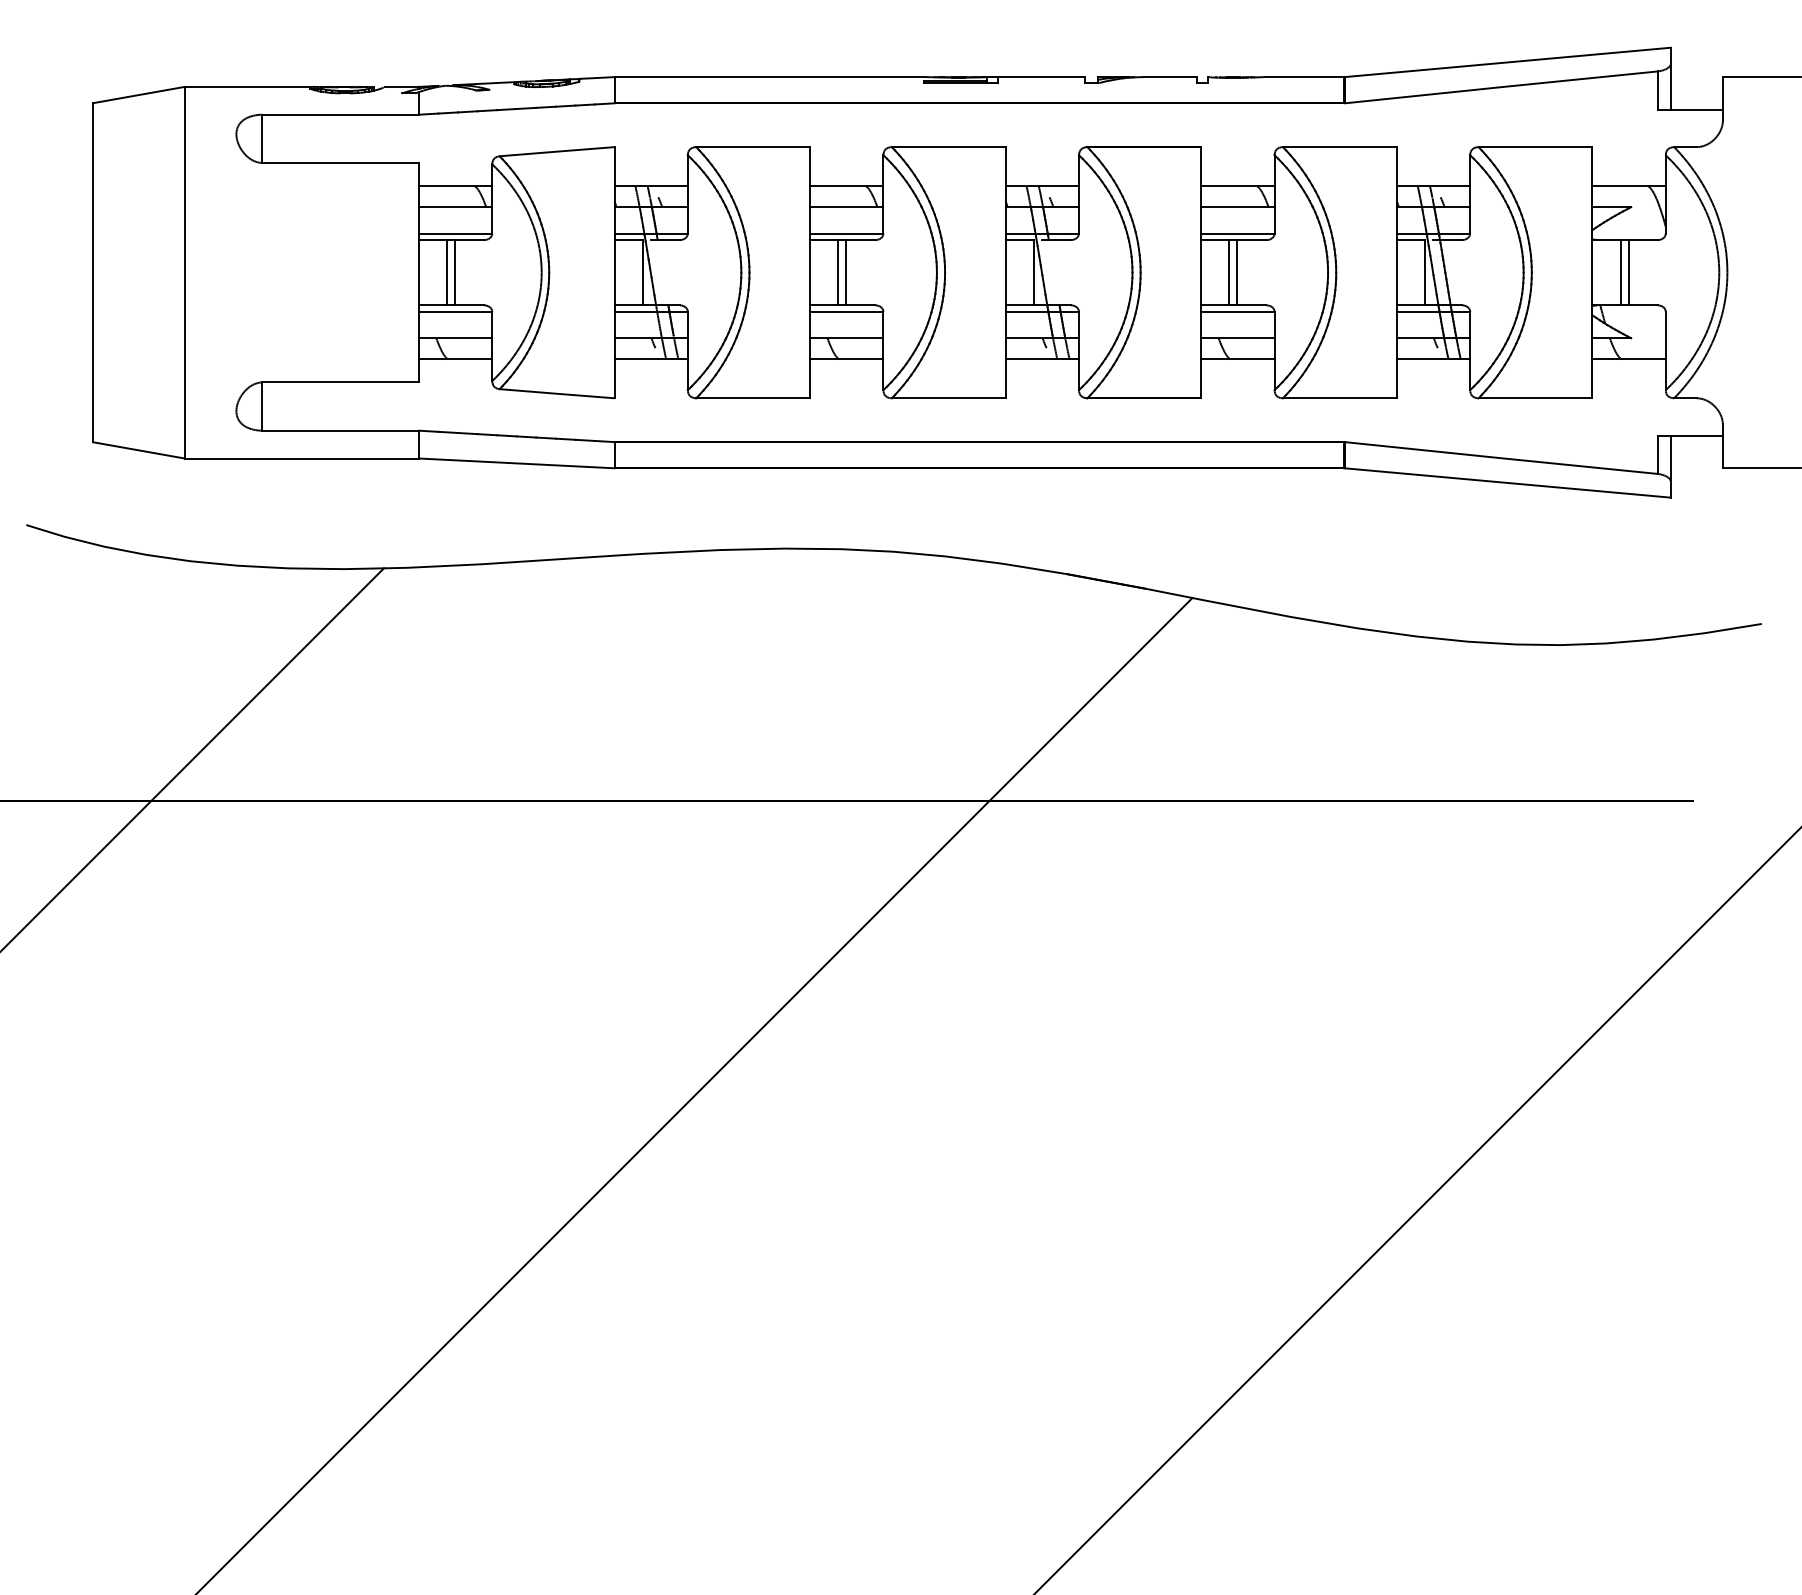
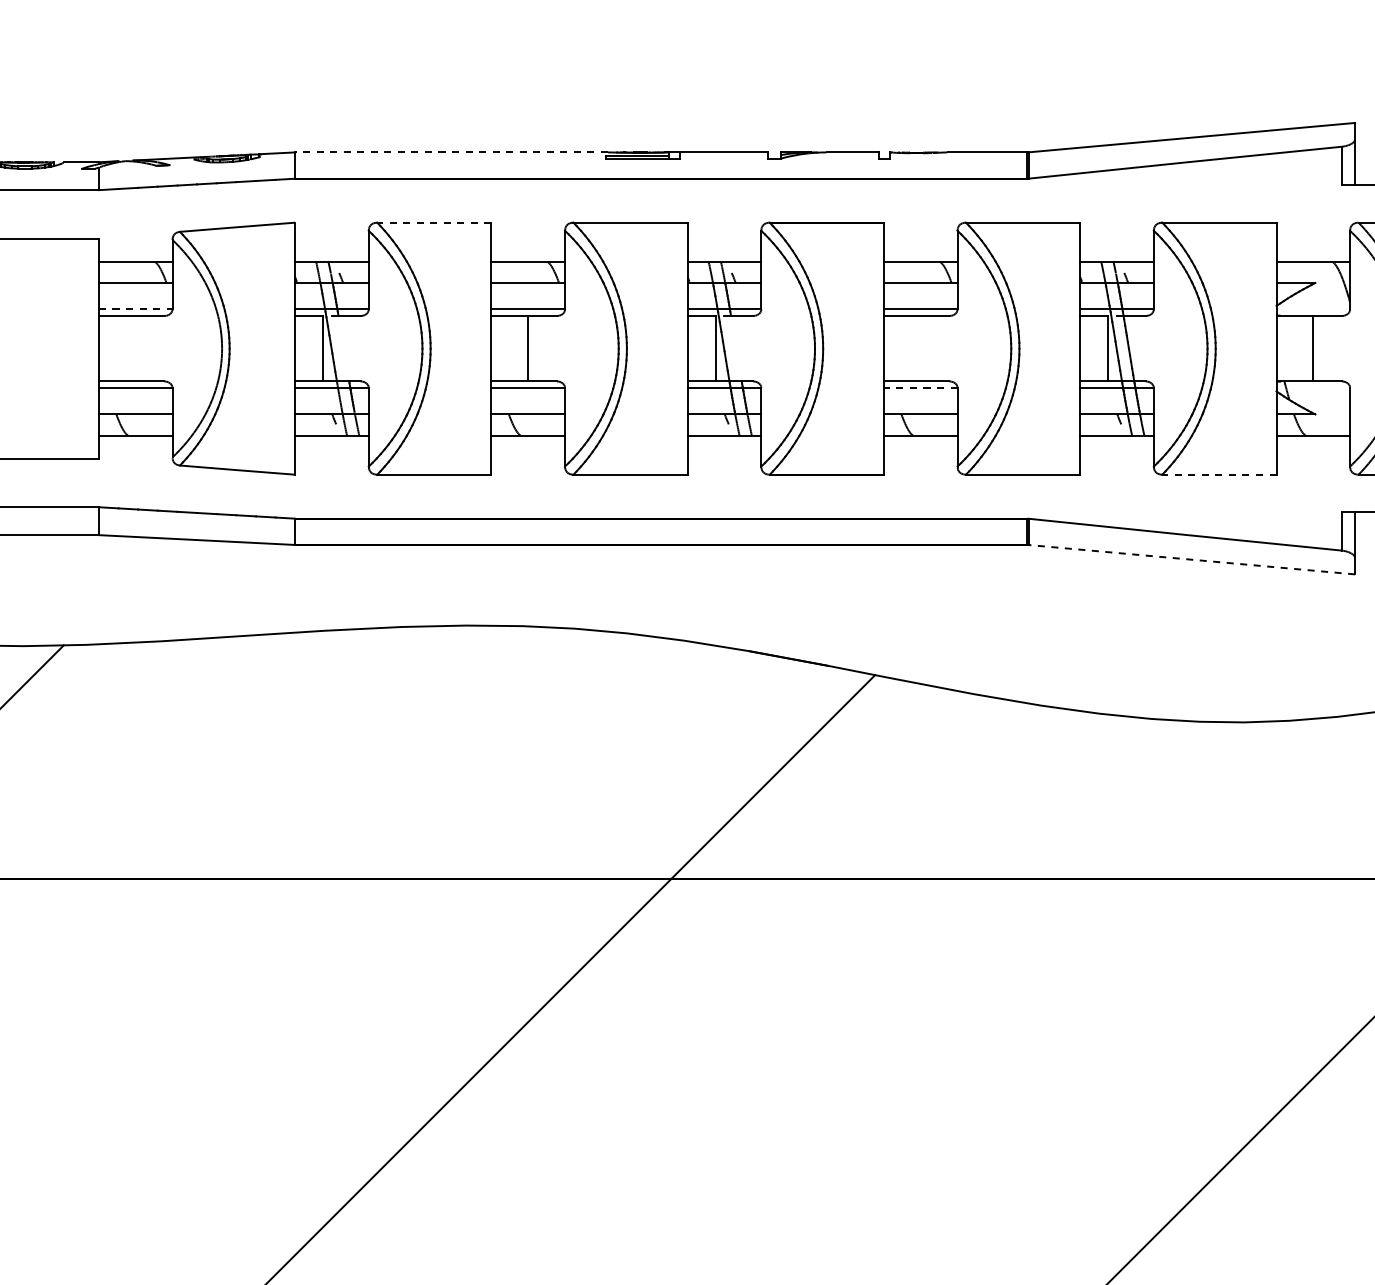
line: (770, 77) -> (451, 152), solid -> dashed
line: (753, 147) -> (434, 223), solid -> dashed
line: (455, 233) -> (135, 309), solid -> dashed
line: (446, 272) -> (126, 348), removed
line: (455, 272) -> (135, 348), removed
line: (838, 272) -> (519, 348), removed
line: (1229, 272) -> (912, 348), removed
line: (1237, 272) -> (920, 348), removed
line: (1620, 272) -> (1304, 348), removed
line: (1237, 311) -> (920, 387), solid -> dashed
line: (1535, 398) -> (1219, 474), solid -> dashed
line: (1507, 482) -> (1191, 559), solid -> dashed

